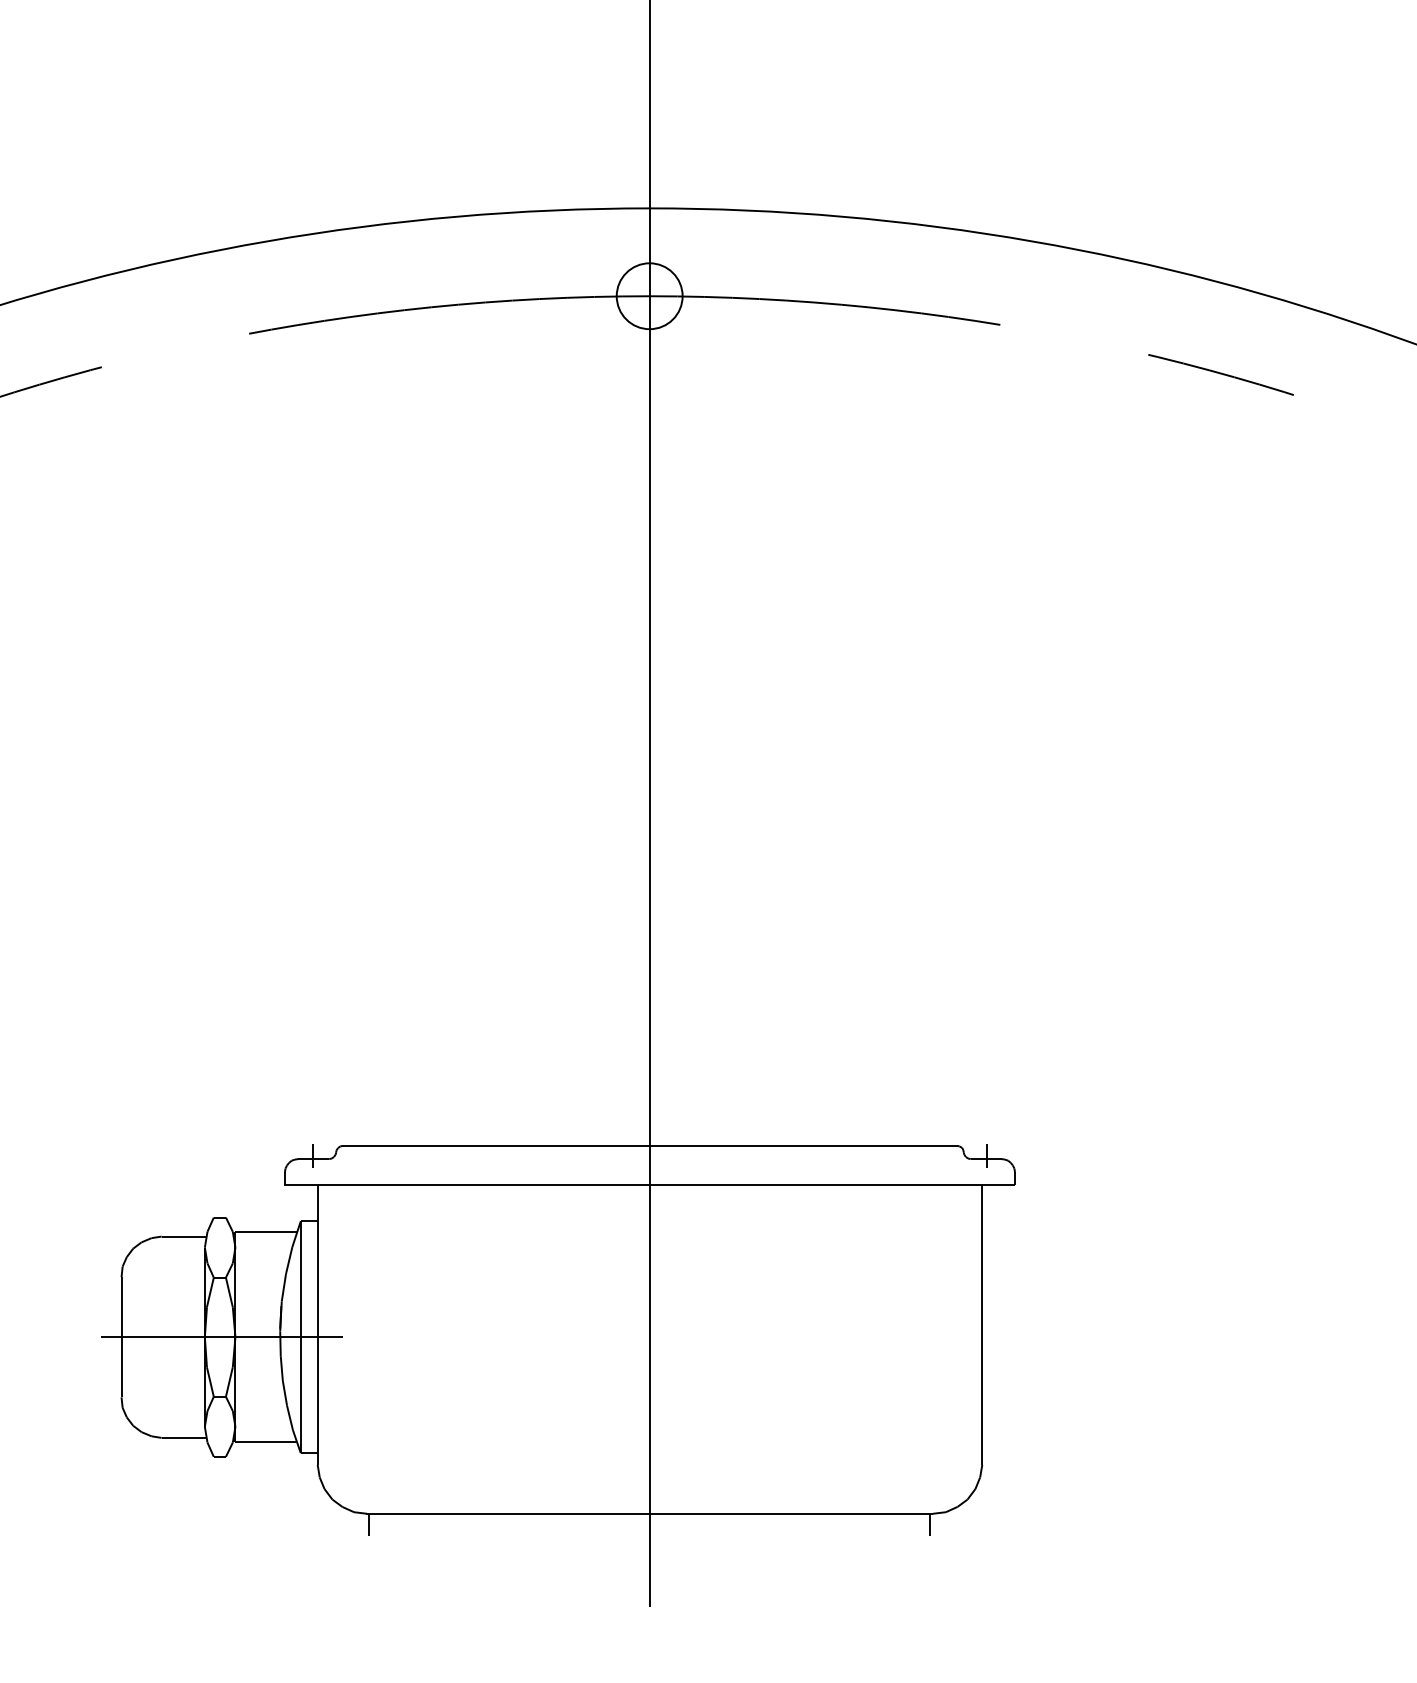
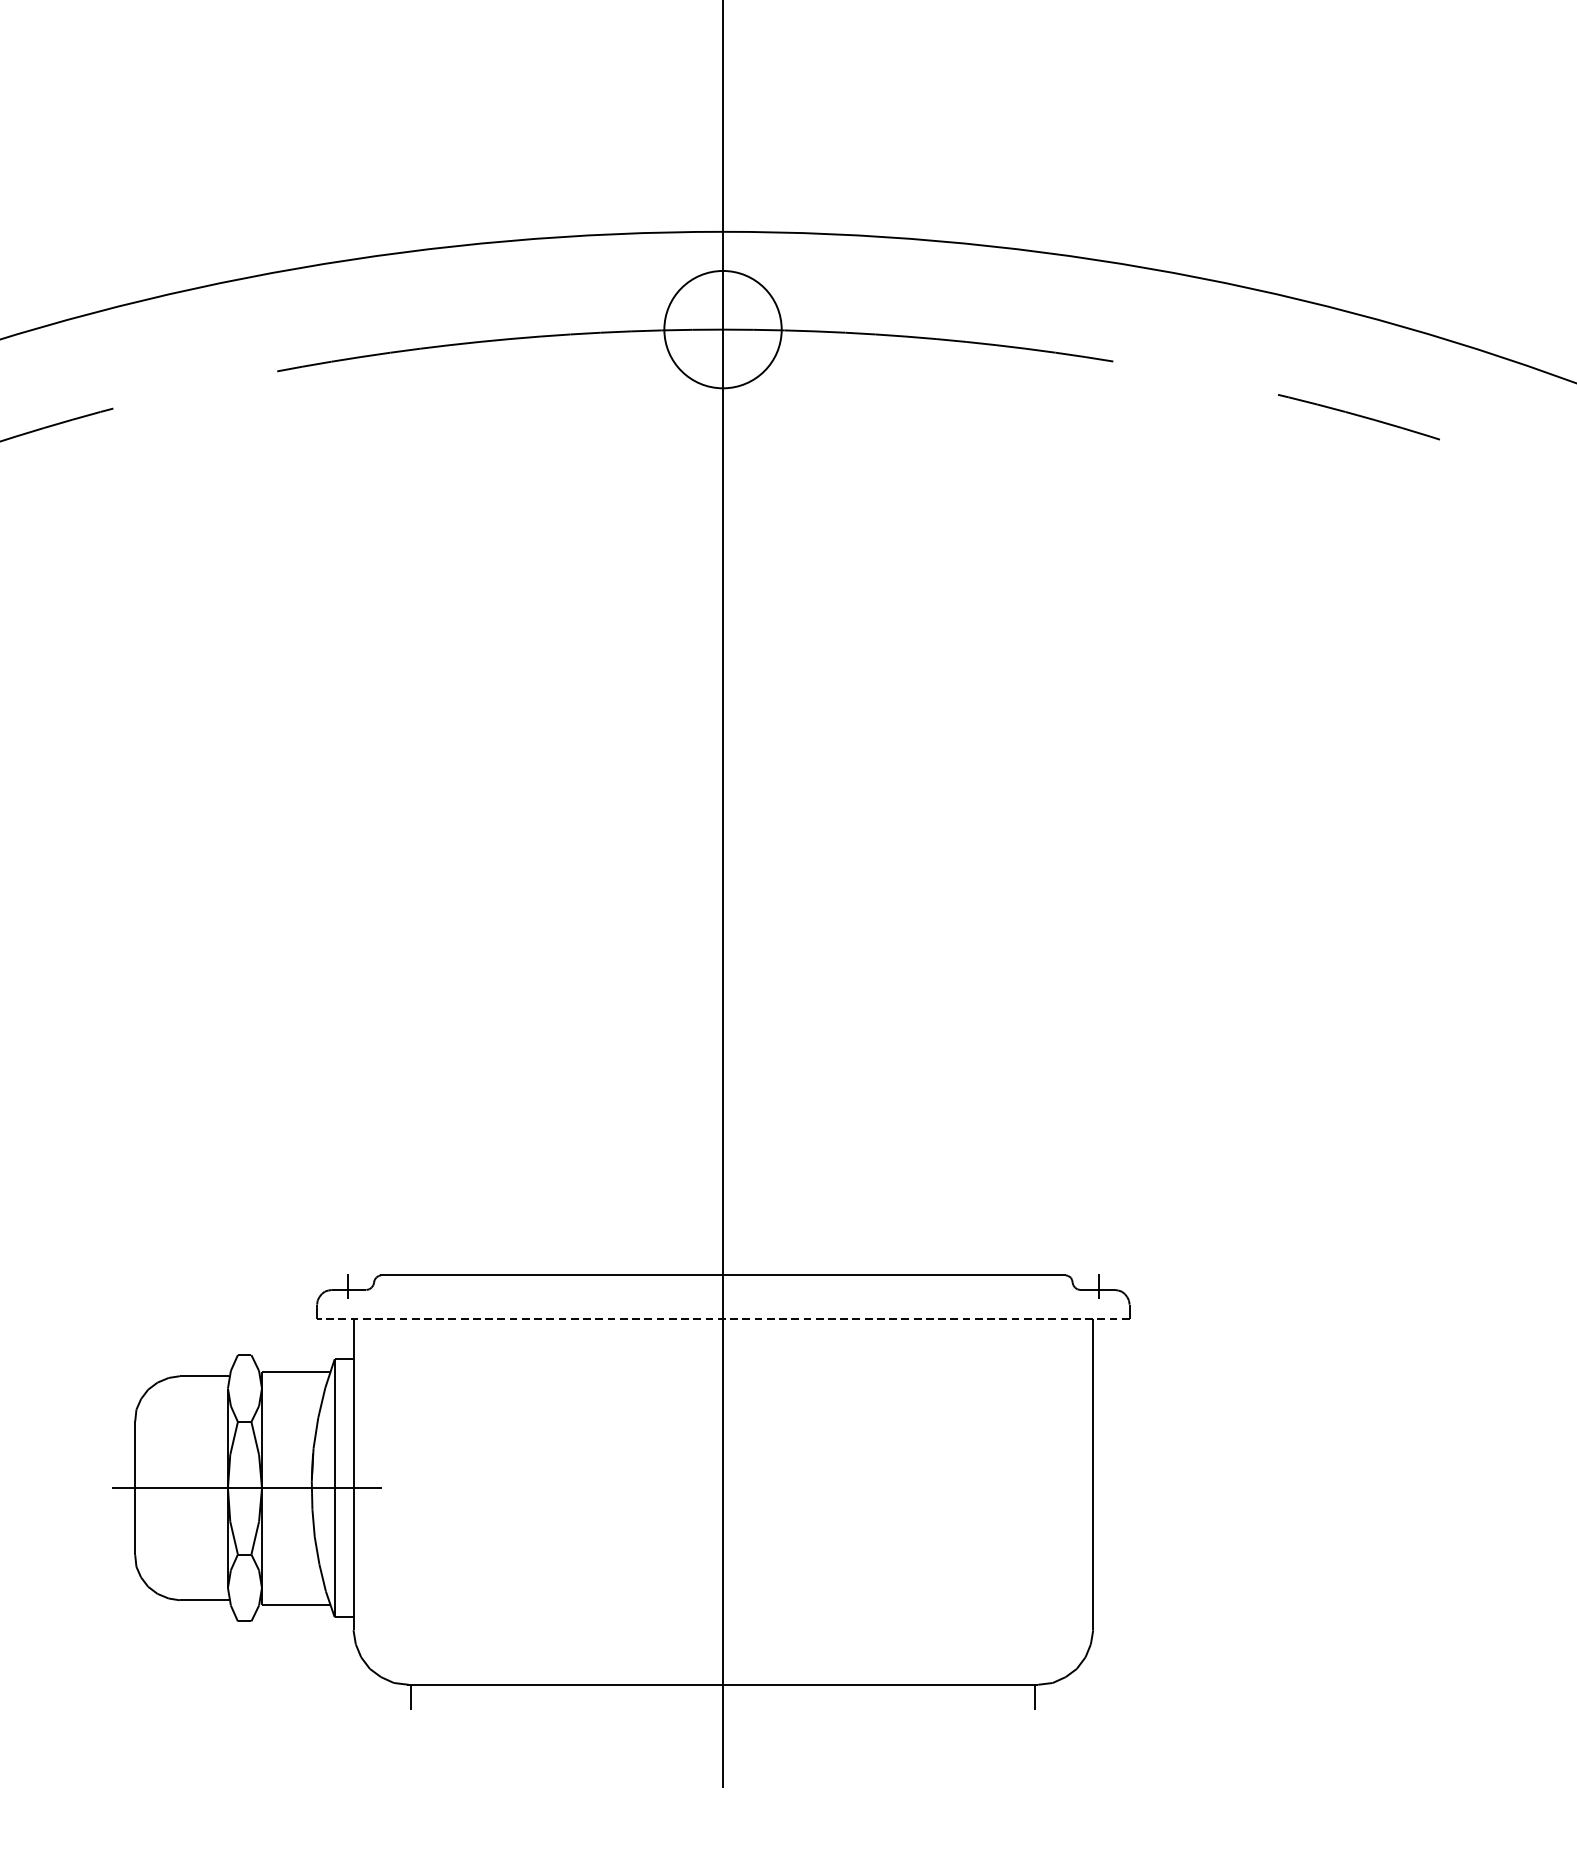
circle: (649, 296) -> (722, 329), size x1.6
line: (649, 1185) -> (722, 1319), solid -> dashed

